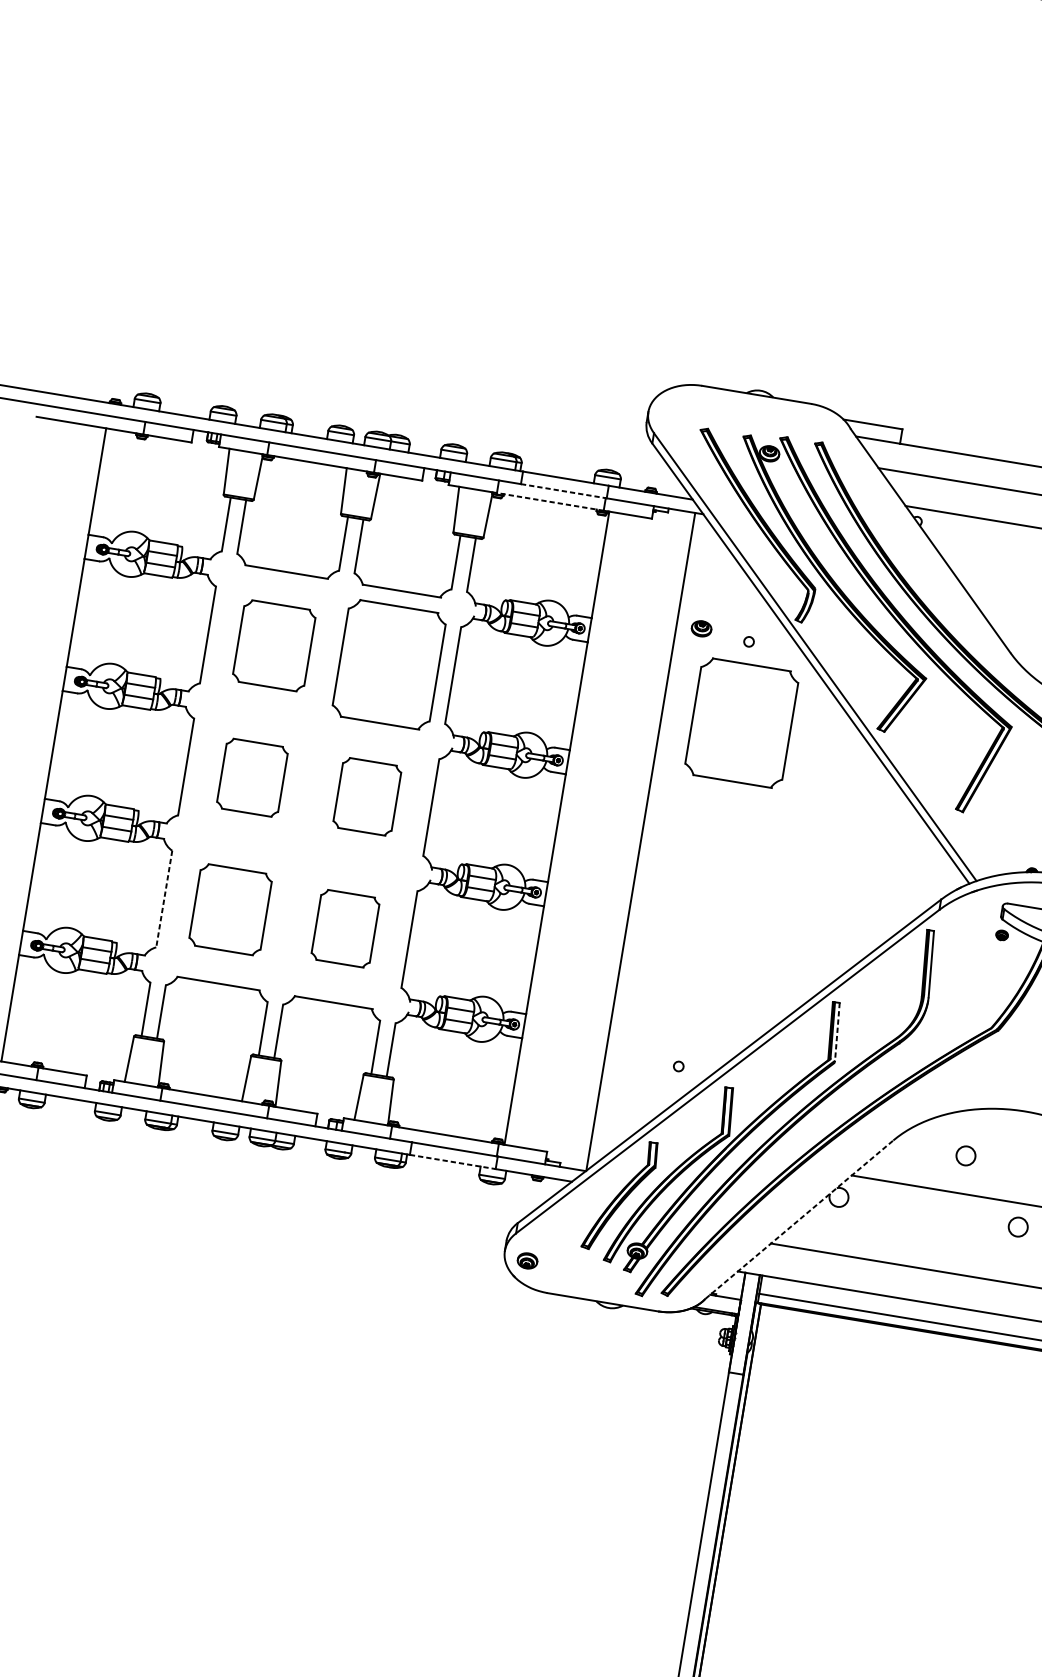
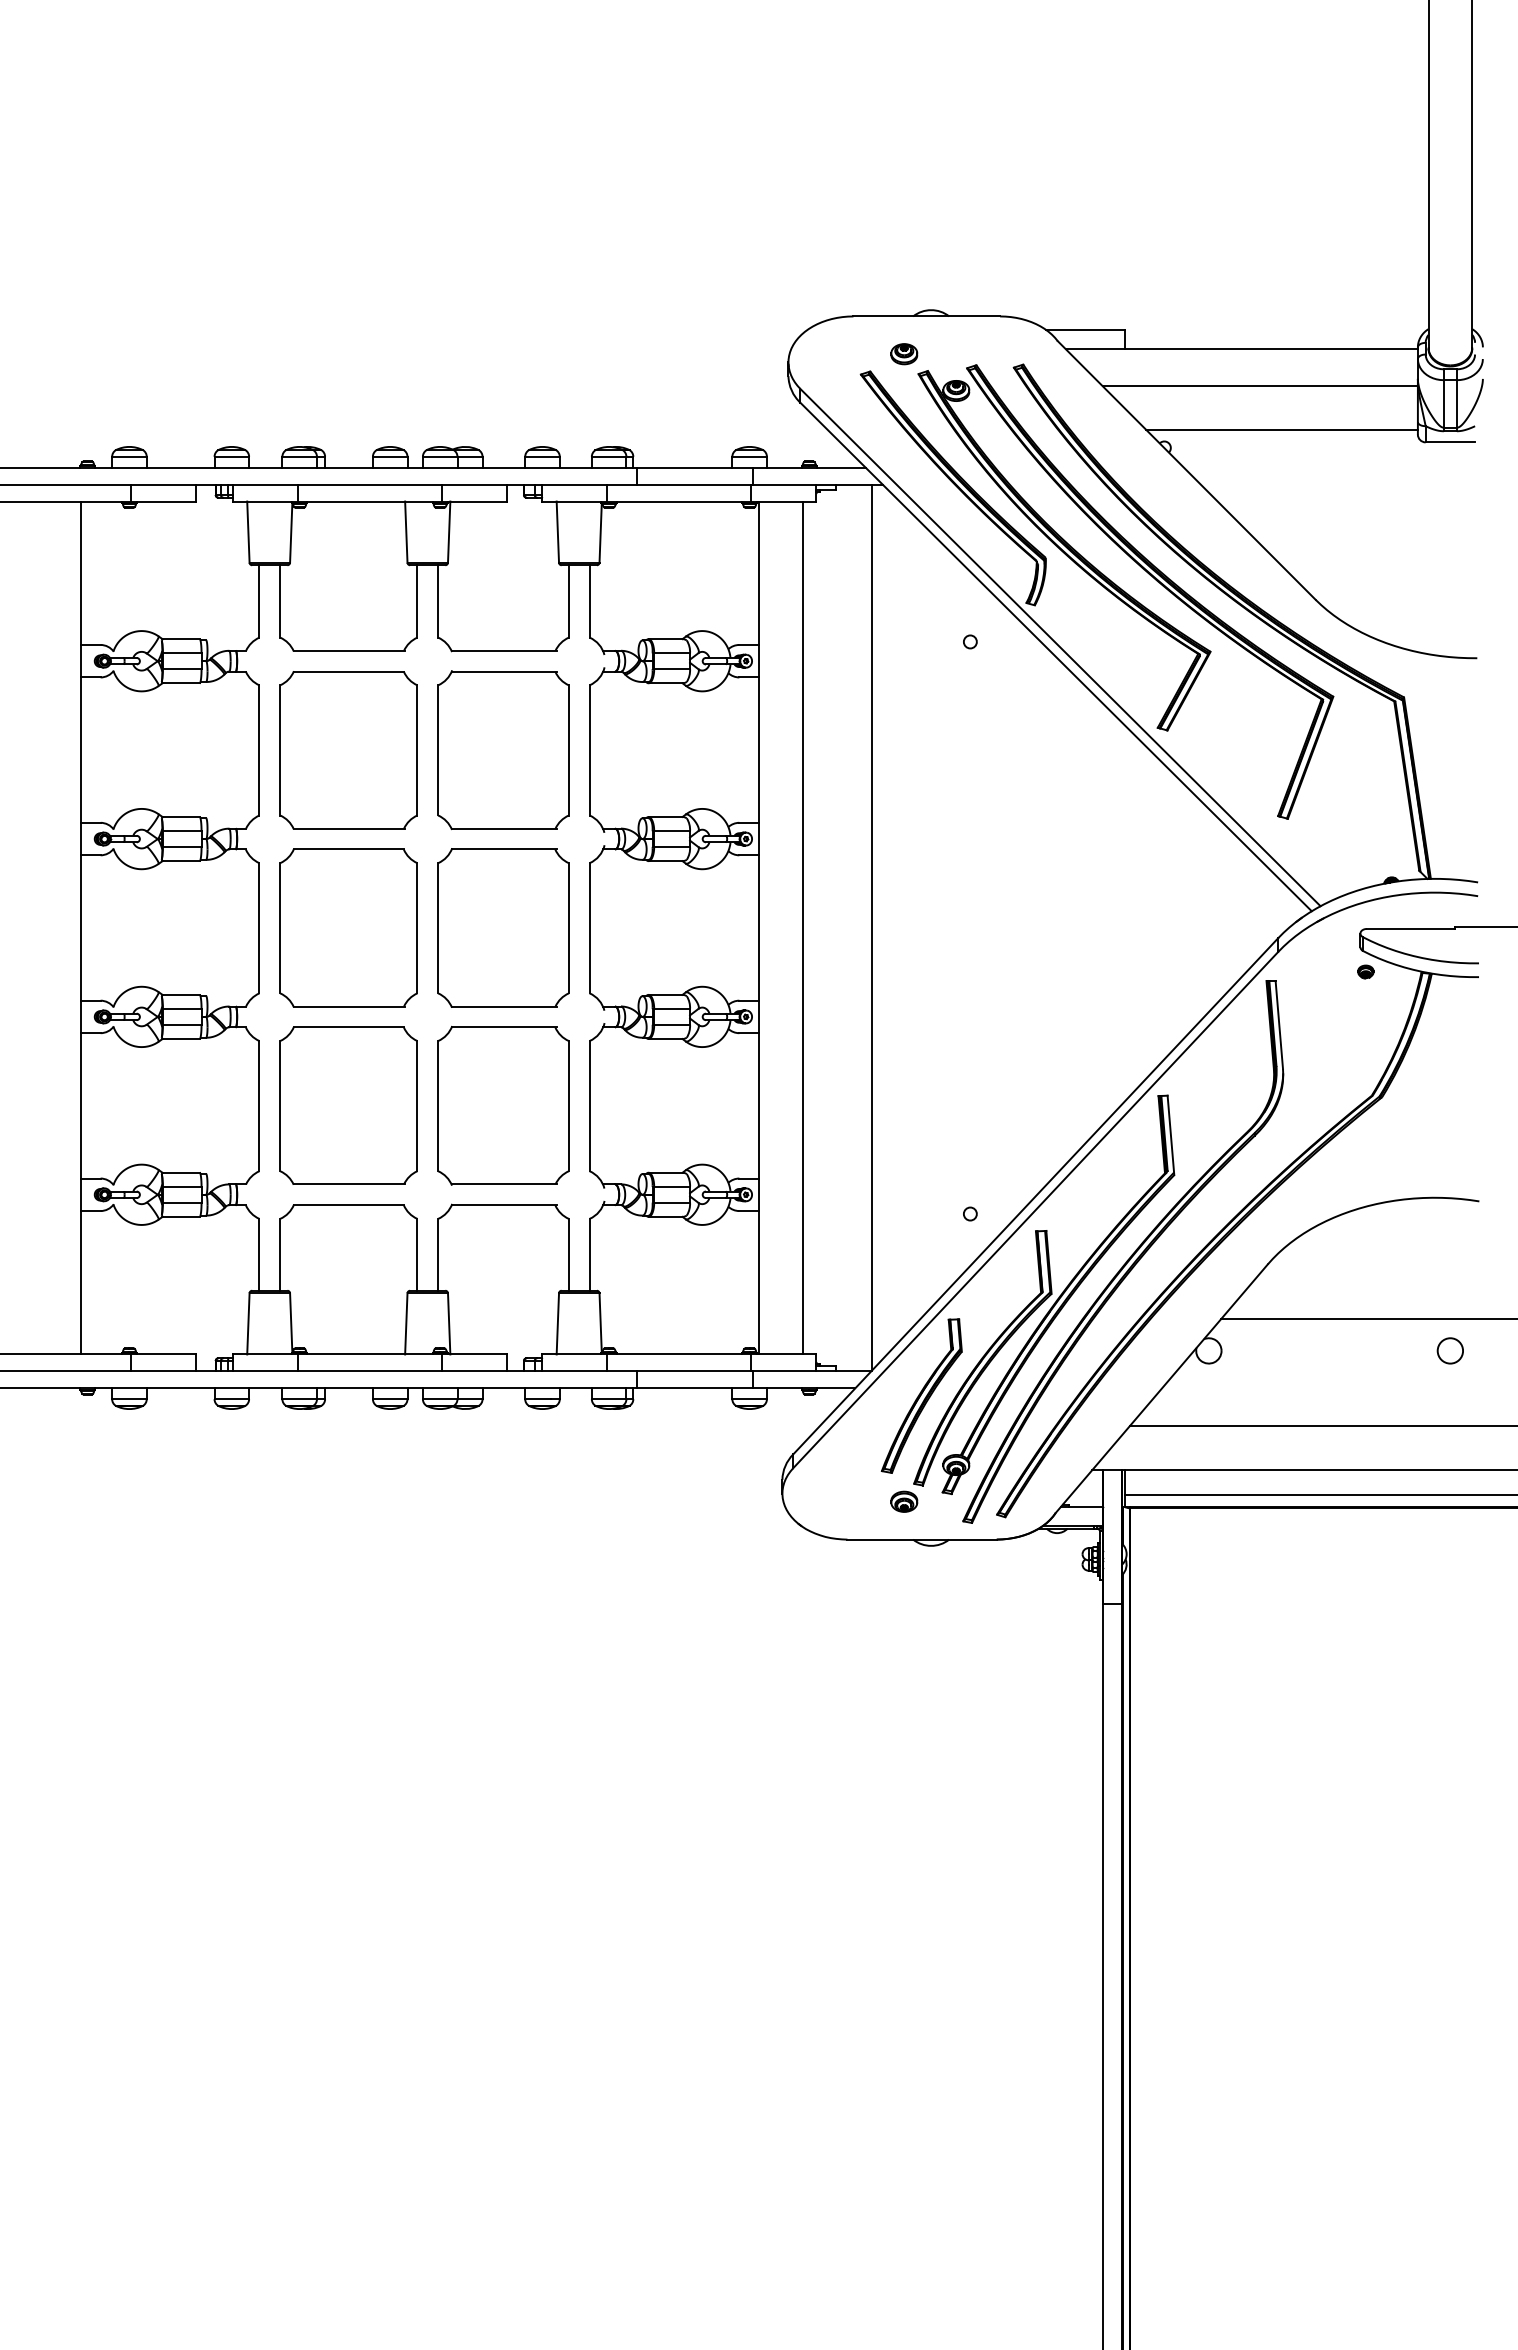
line: (563, 491) -> (694, 484), dashed -> solid
line: (550, 501) -> (679, 501), dashed -> solid
part: (701, 629) -> (904, 354), moved
part: (274, 646) -> (348, 750), size x1.43
part: (741, 723) -> (978, 750), removed
part: (252, 777) -> (348, 927), size x1.67
part: (367, 796) -> (503, 927), size x1.67
line: (589, 833) -> (802, 927), added
line: (164, 899) -> (259, 1106), dashed -> solid
part: (230, 909) -> (348, 1105), size x1.43
part: (345, 928) -> (503, 1105), size x1.67
line: (836, 1032) -> (1170, 1135), dashed -> solid
circle: (965, 1155) -> (1365, 1268), removed
line: (452, 1162) -> (694, 1388), dashed -> solid
line: (799, 1219) -> (1162, 1388), dashed -> solid
part: (527, 1260) -> (904, 1501), moved

